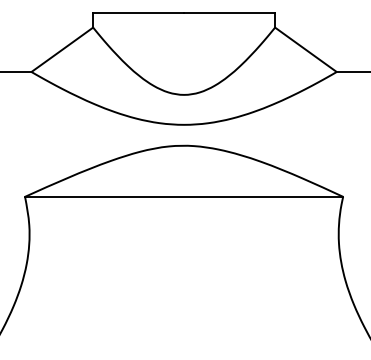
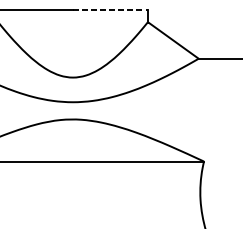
line: (230, 12) -> (111, 9), solid -> dashed

